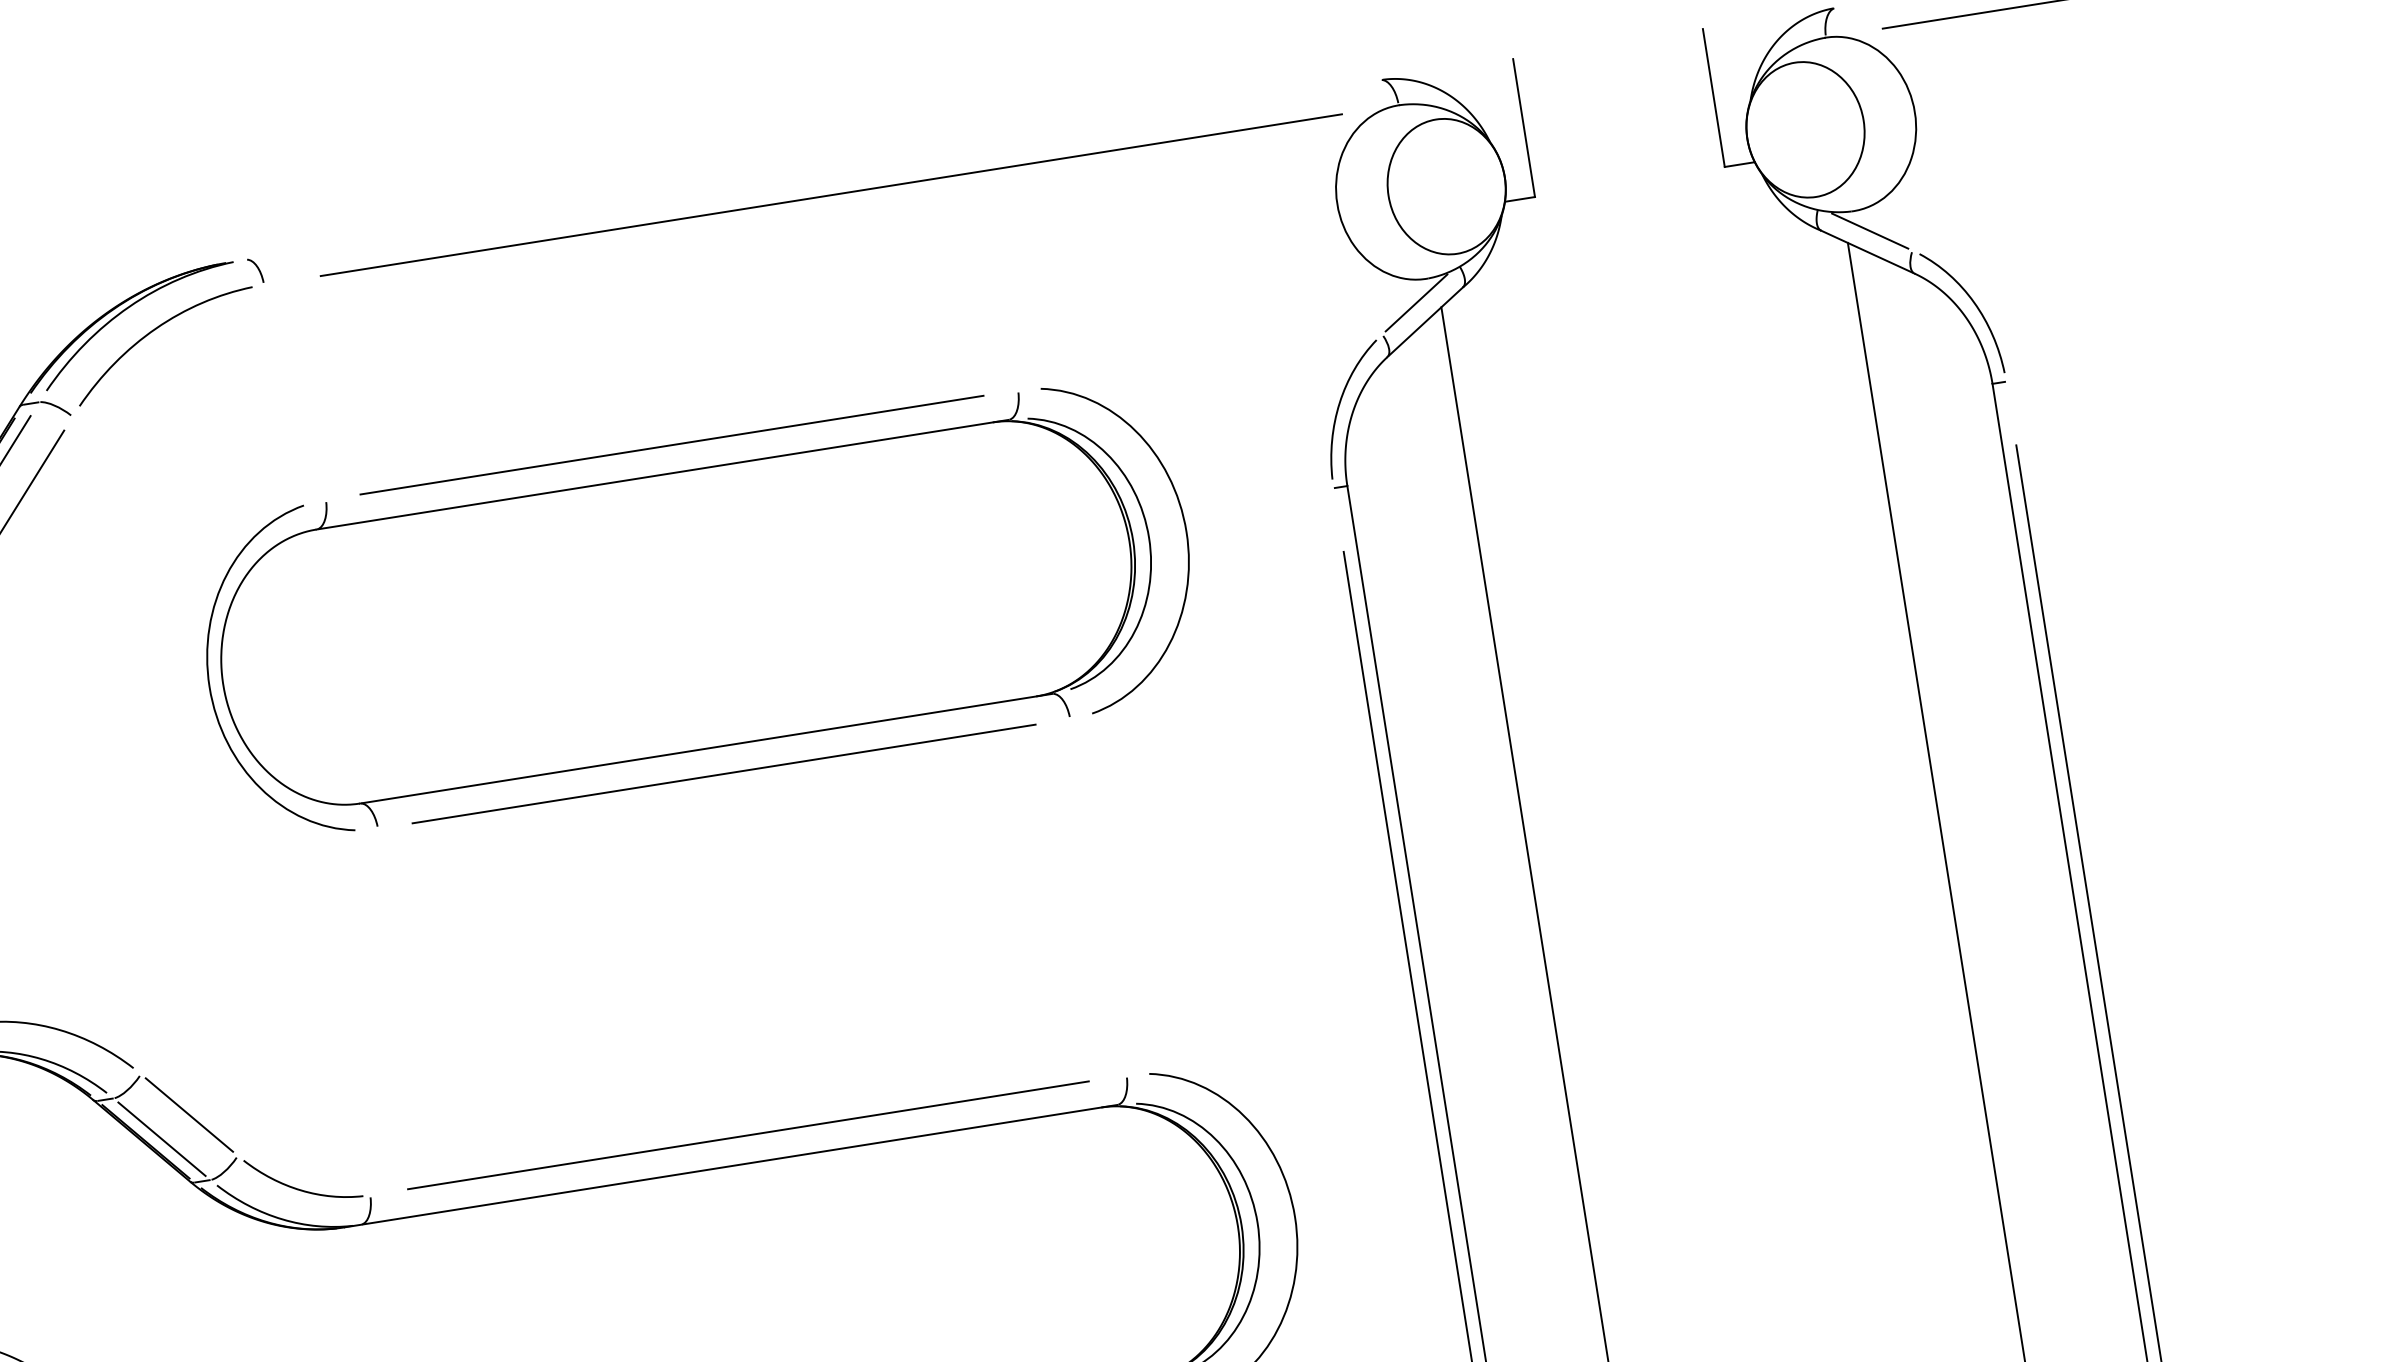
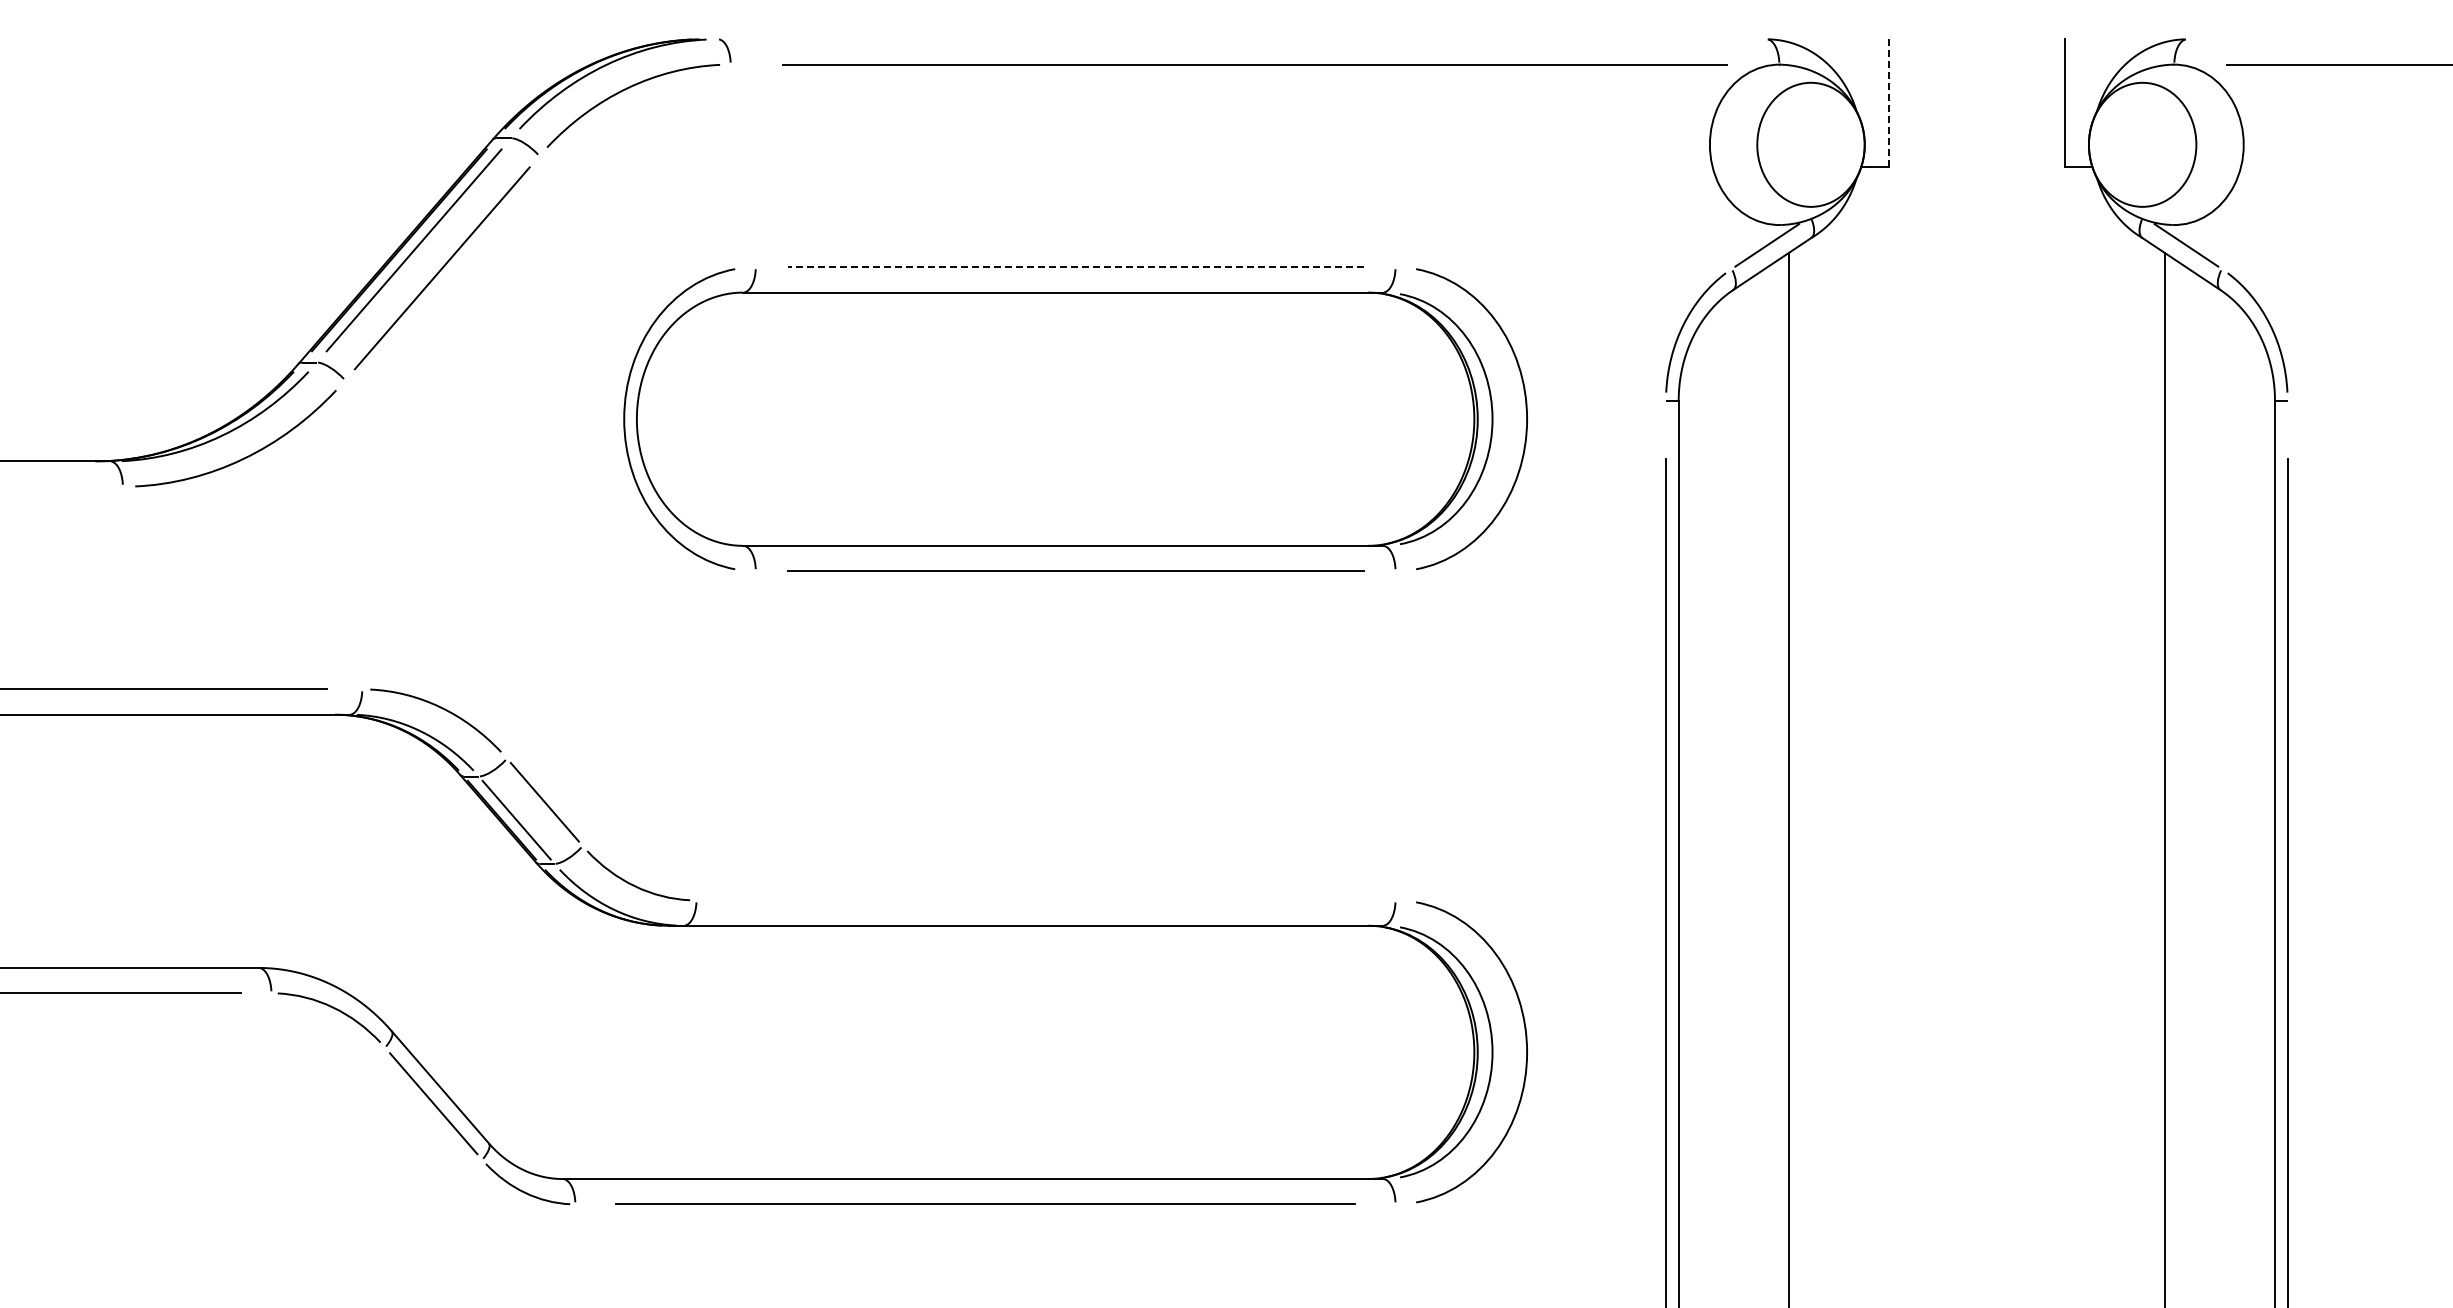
line: (1524, 128) -> (1889, 103), solid -> dashed
line: (671, 445) -> (1075, 267), solid -> dashed
line: (747, 1134) -> (1045, 899), removed

